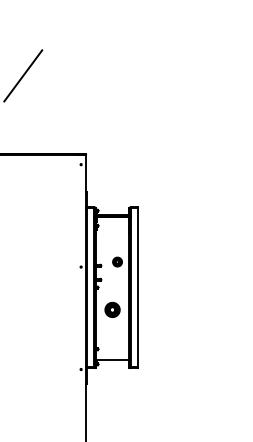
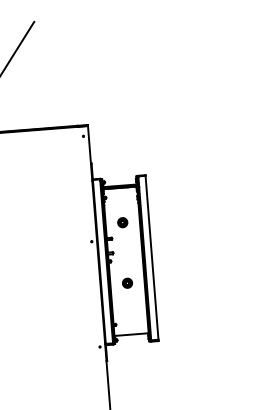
part: (117, 261) -> (122, 222), moved
part: (112, 309) -> (127, 282), size x0.62

